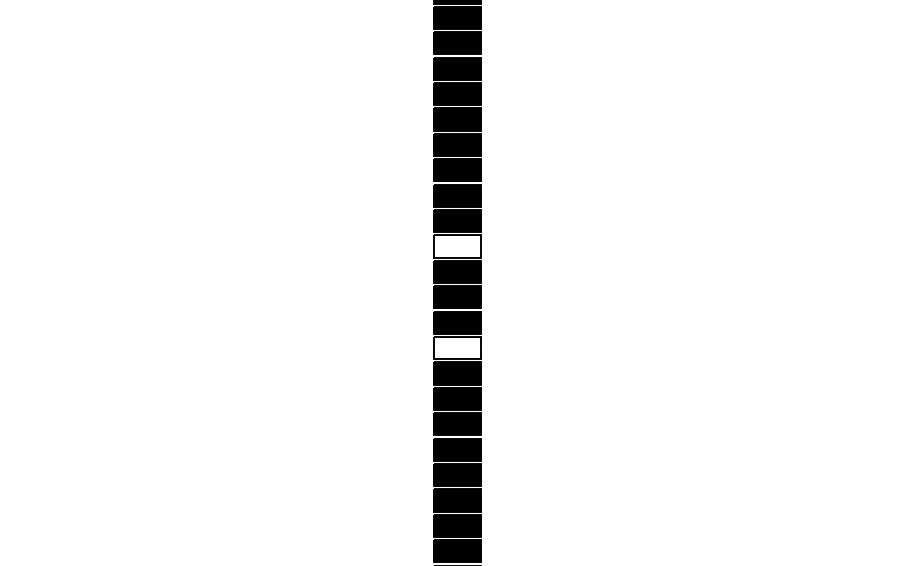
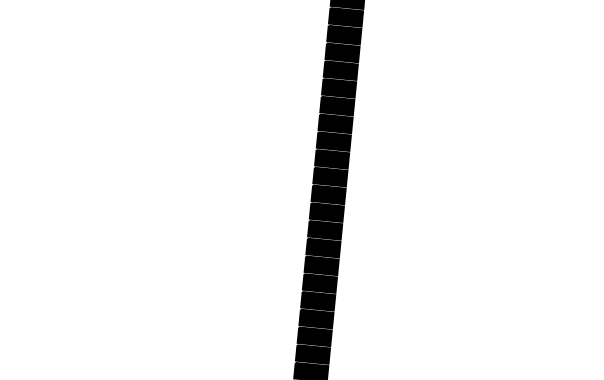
fill: (457, 246) -> (328, 194), added
fill: (457, 348) -> (321, 266), added

